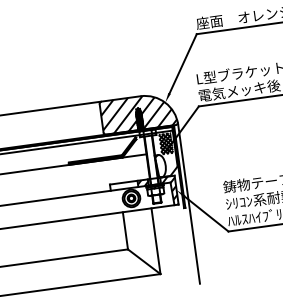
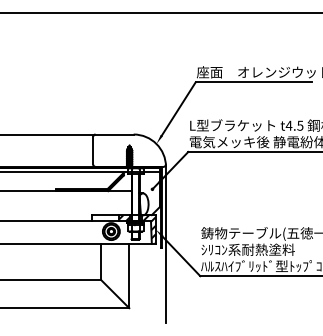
hatch: (138, 113) -> (129, 150), removed
hatch: (165, 143) -> (151, 183), removed

